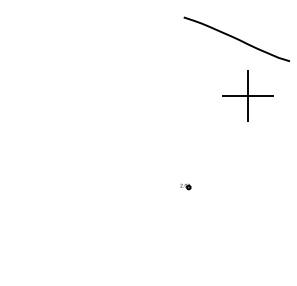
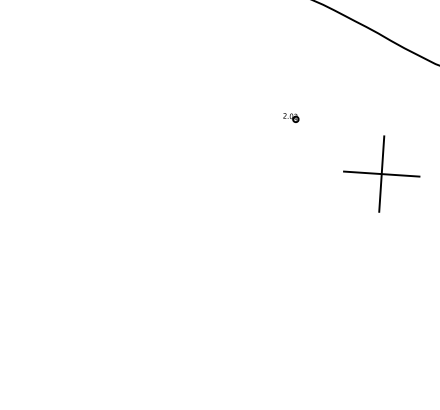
part: (247, 95) -> (381, 173), moved
part: (185, 186) -> (290, 117), moved

